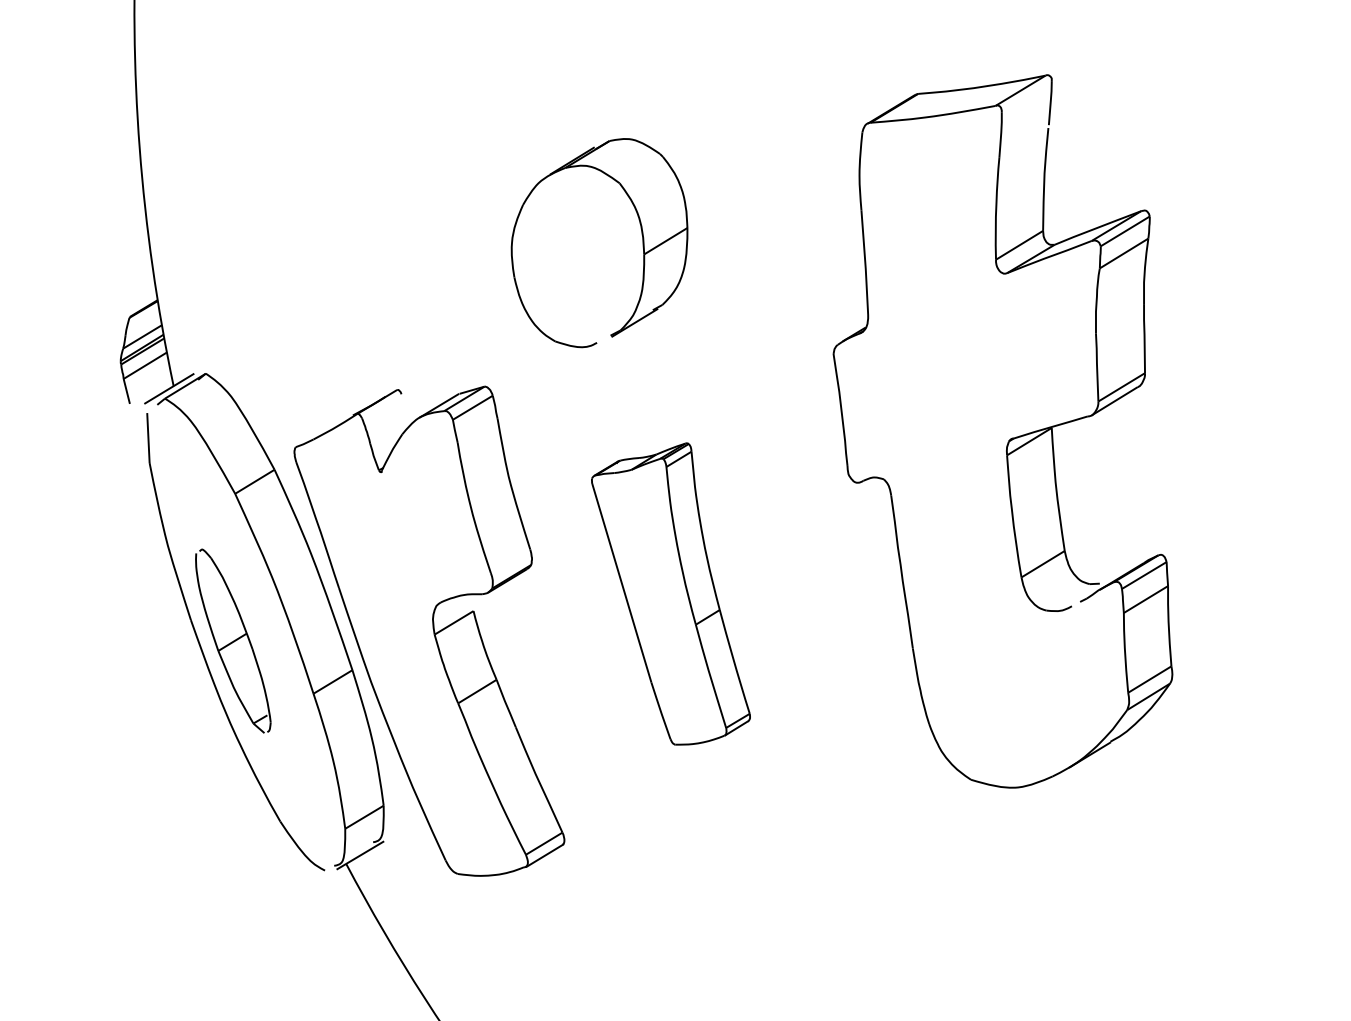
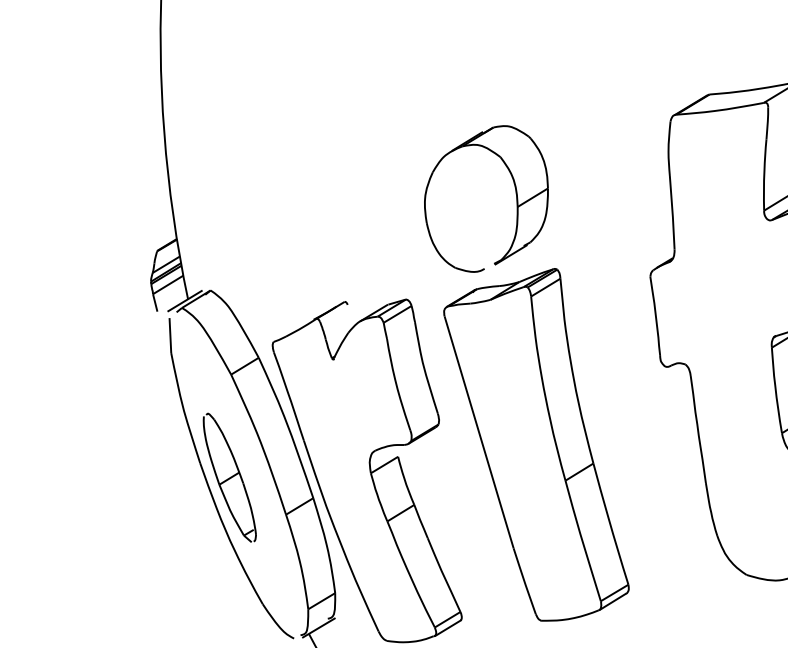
part: (670, 593) -> (536, 444), size x1.67

